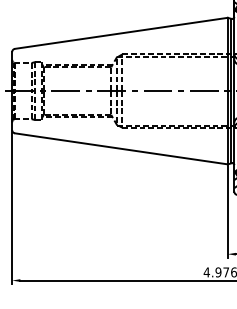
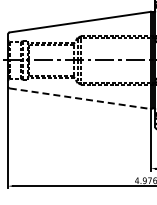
line: (121, 148) -> (80, 98), solid -> dashed

